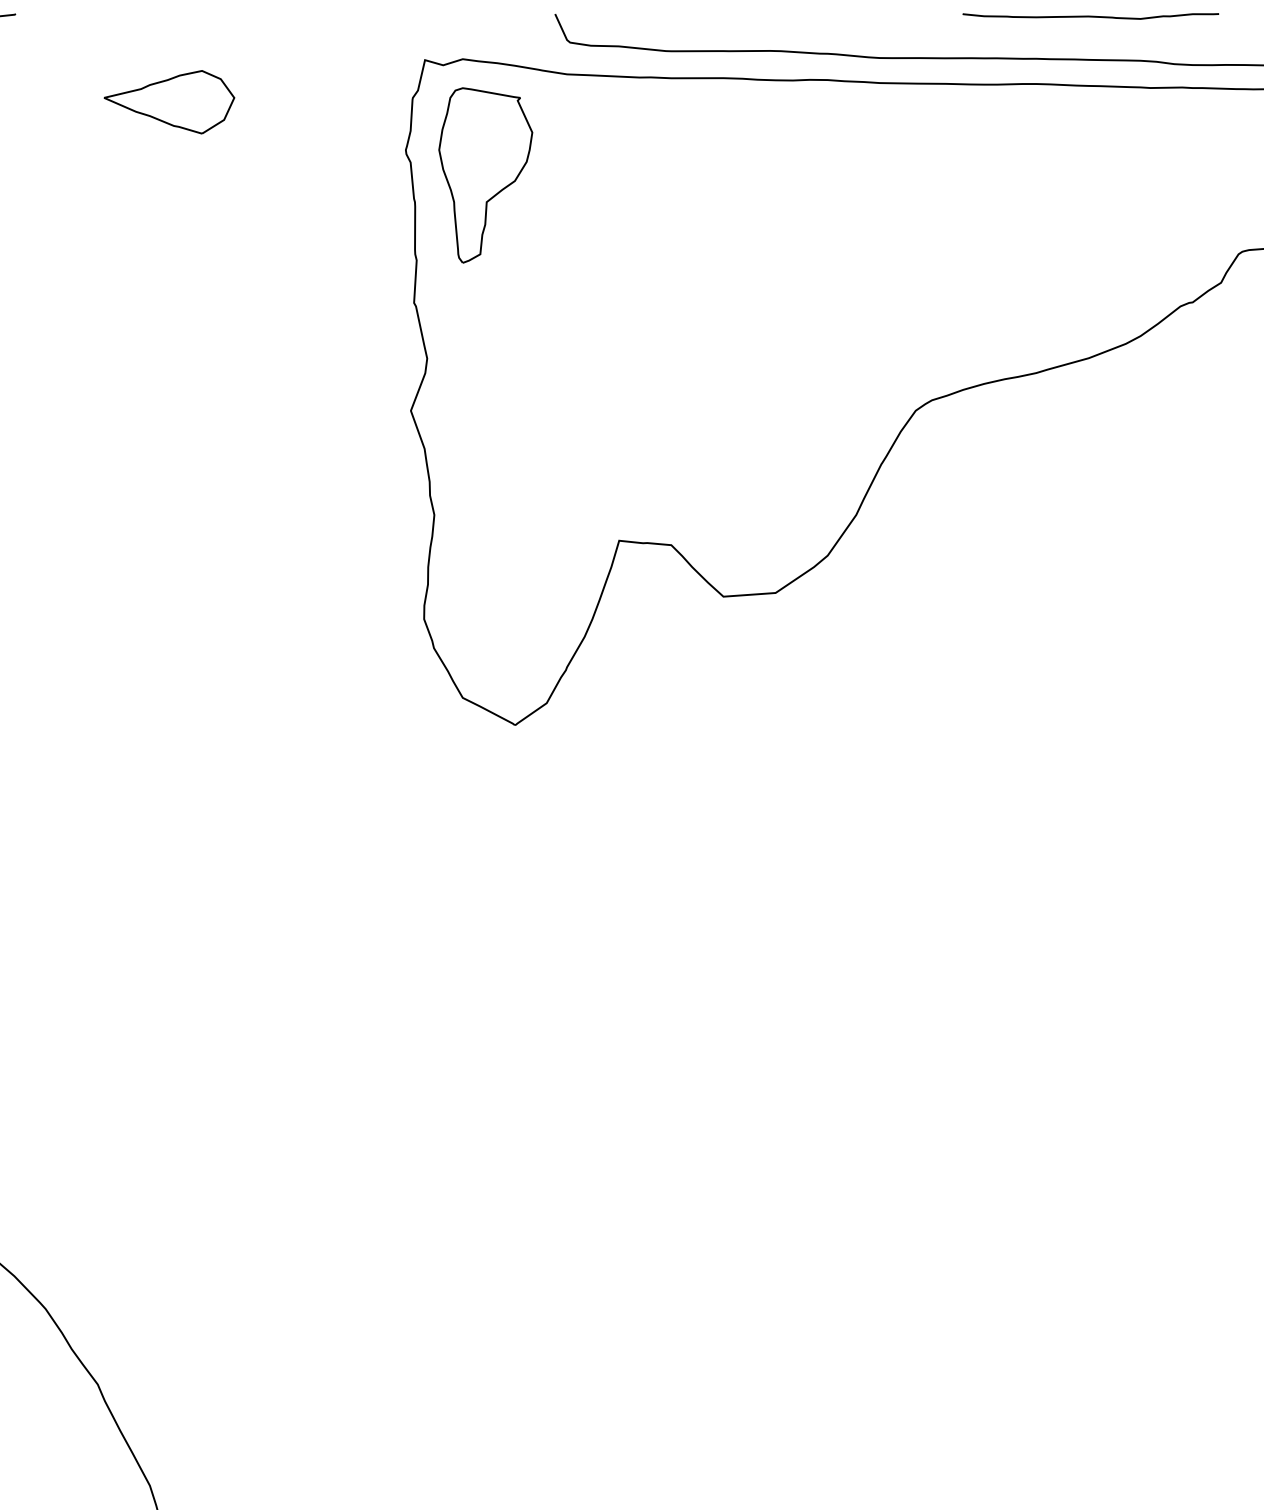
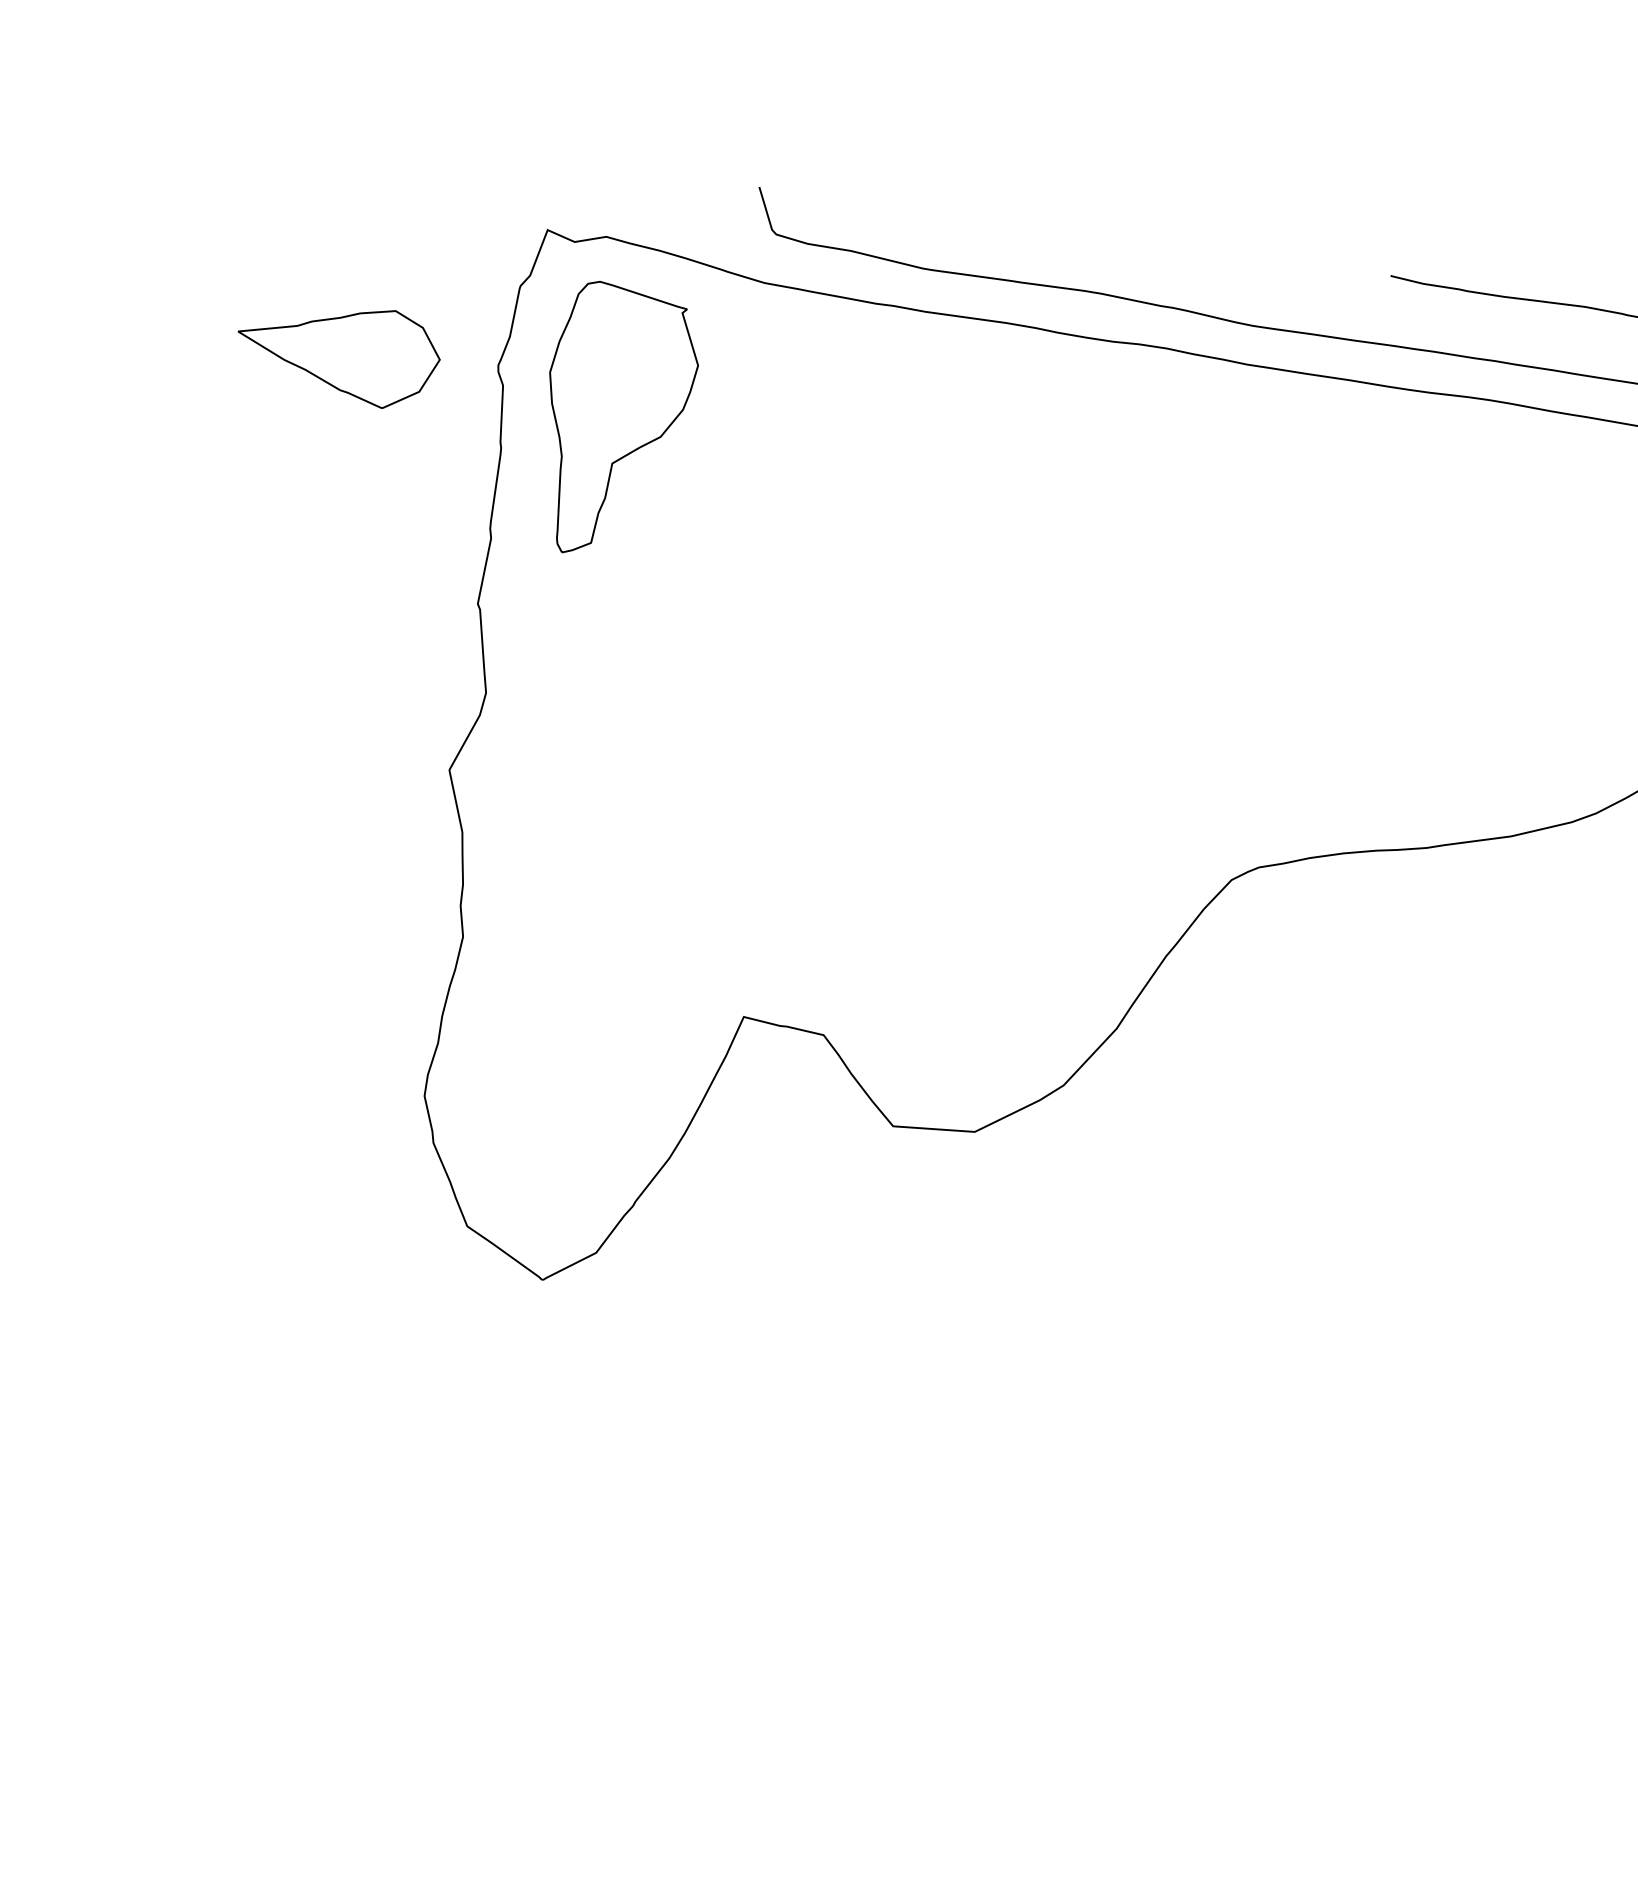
part: (169, 102) -> (338, 352), moved

